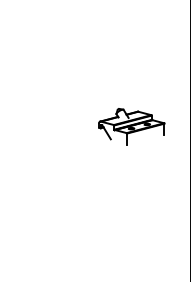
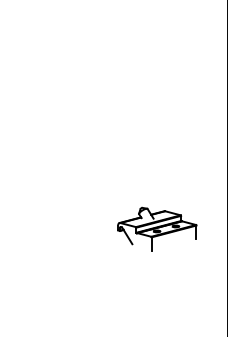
part: (131, 126) -> (157, 228), moved

